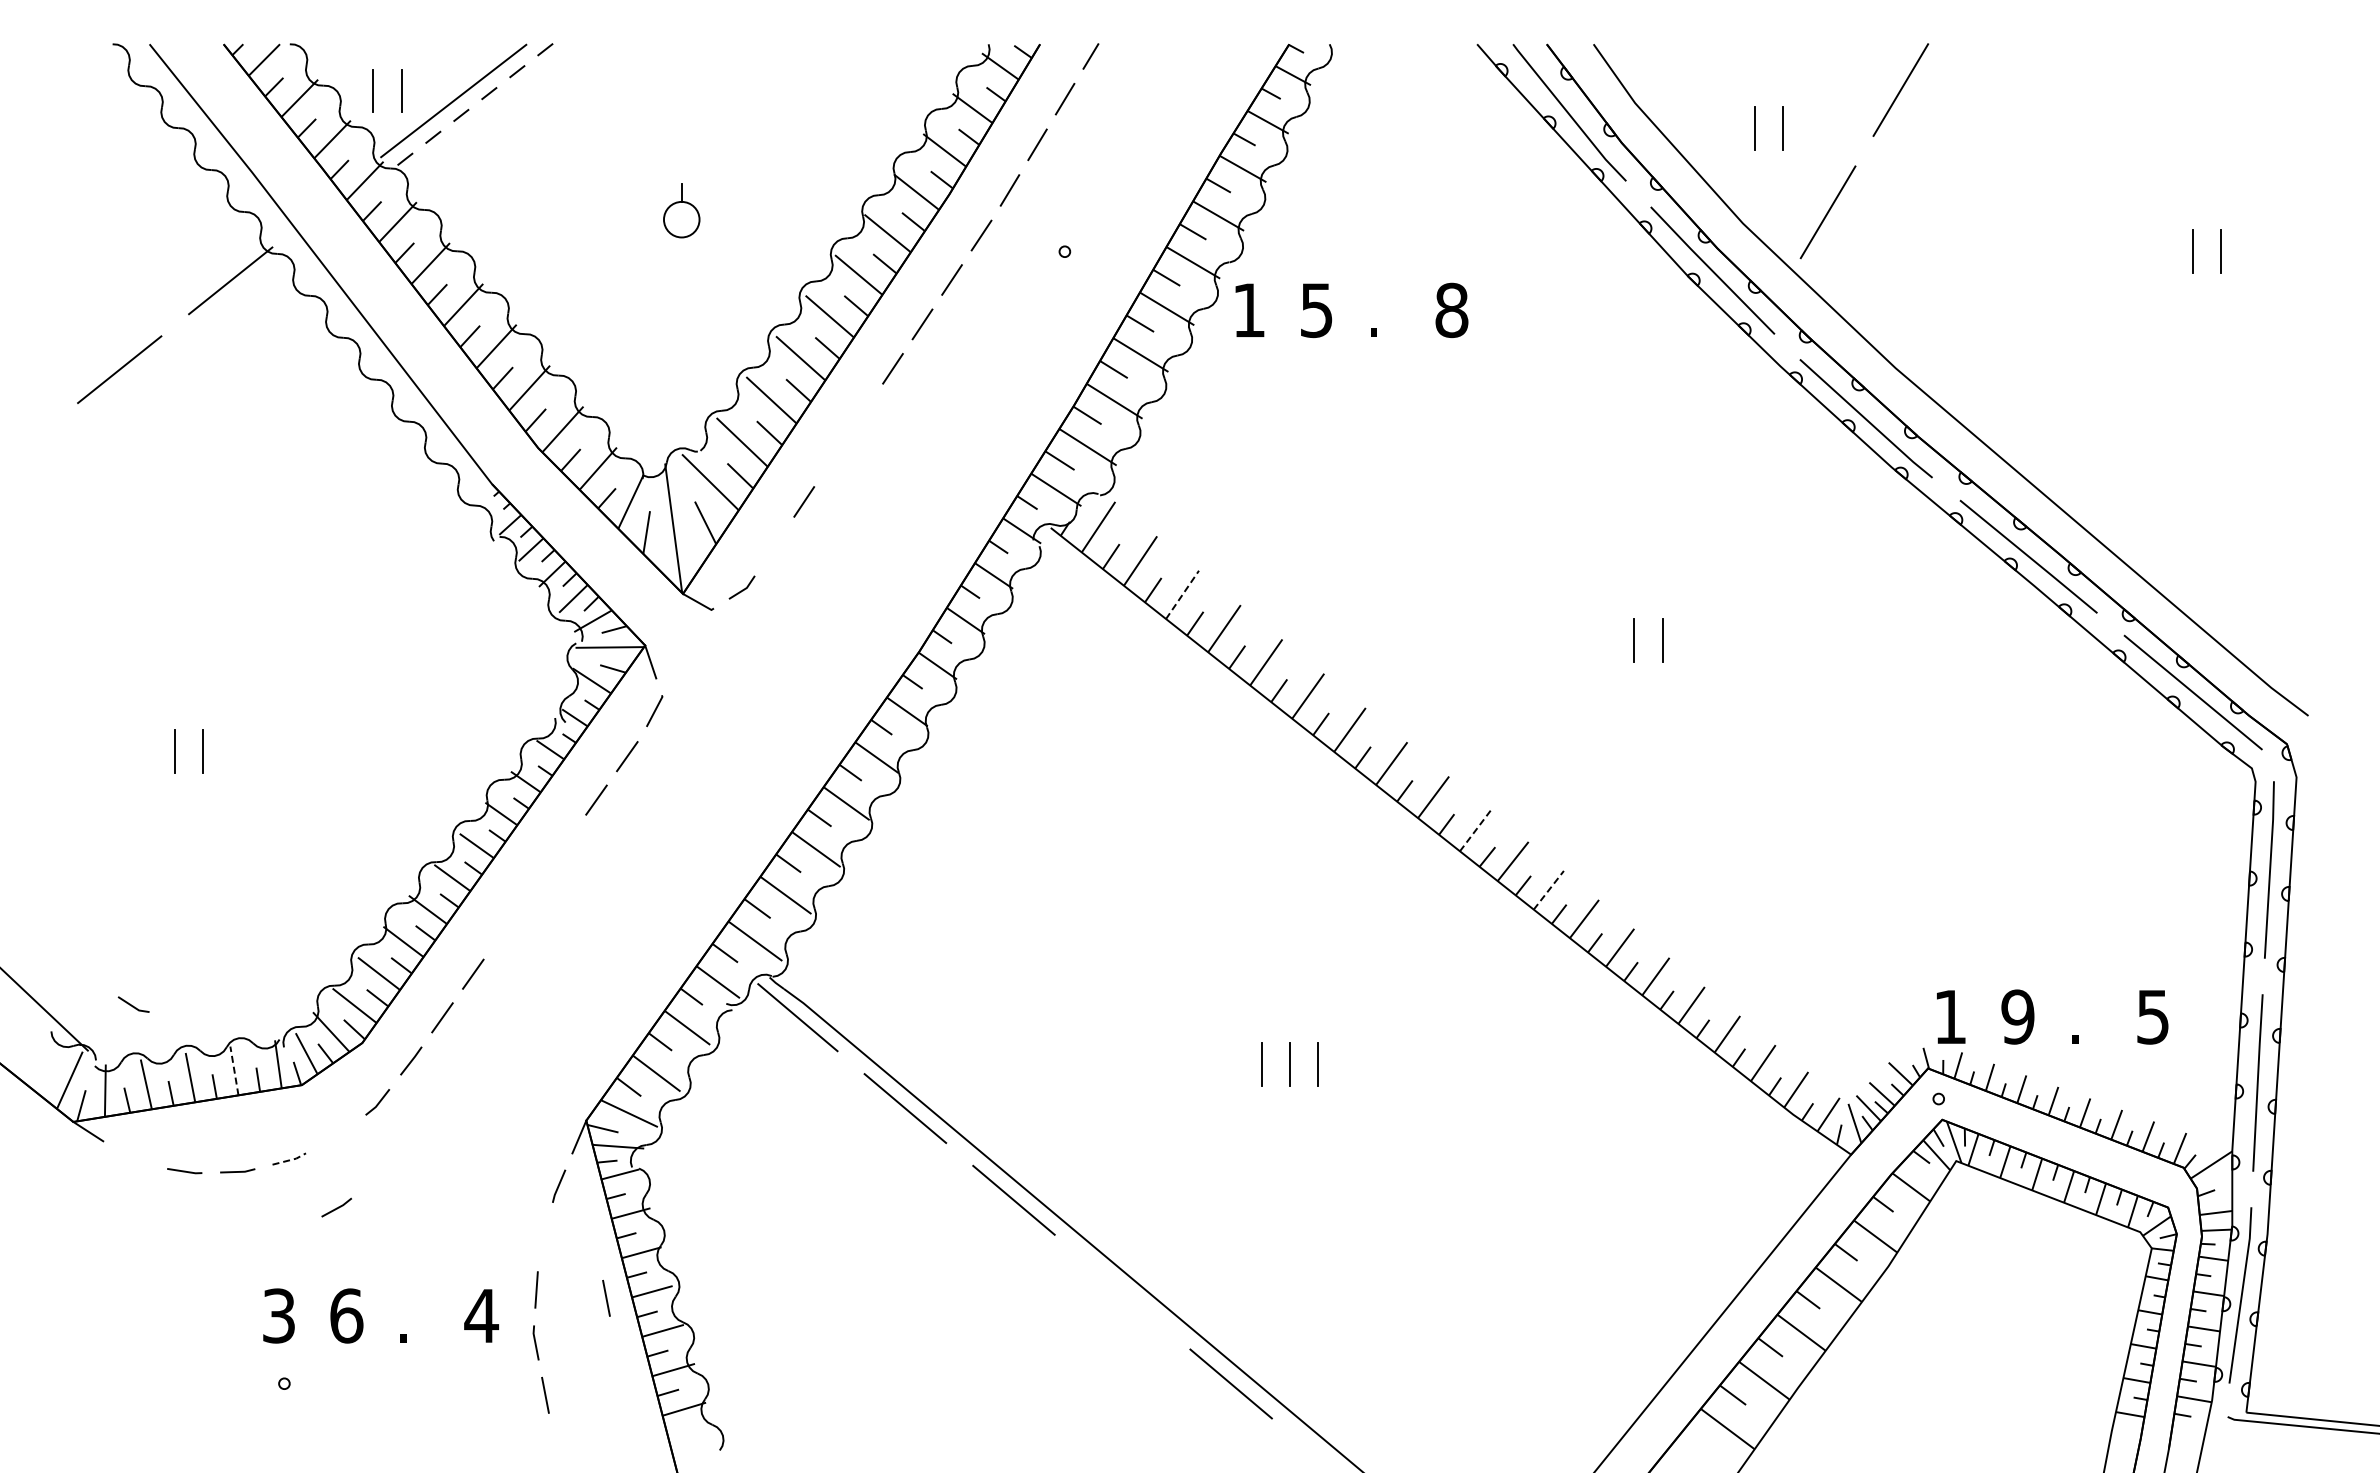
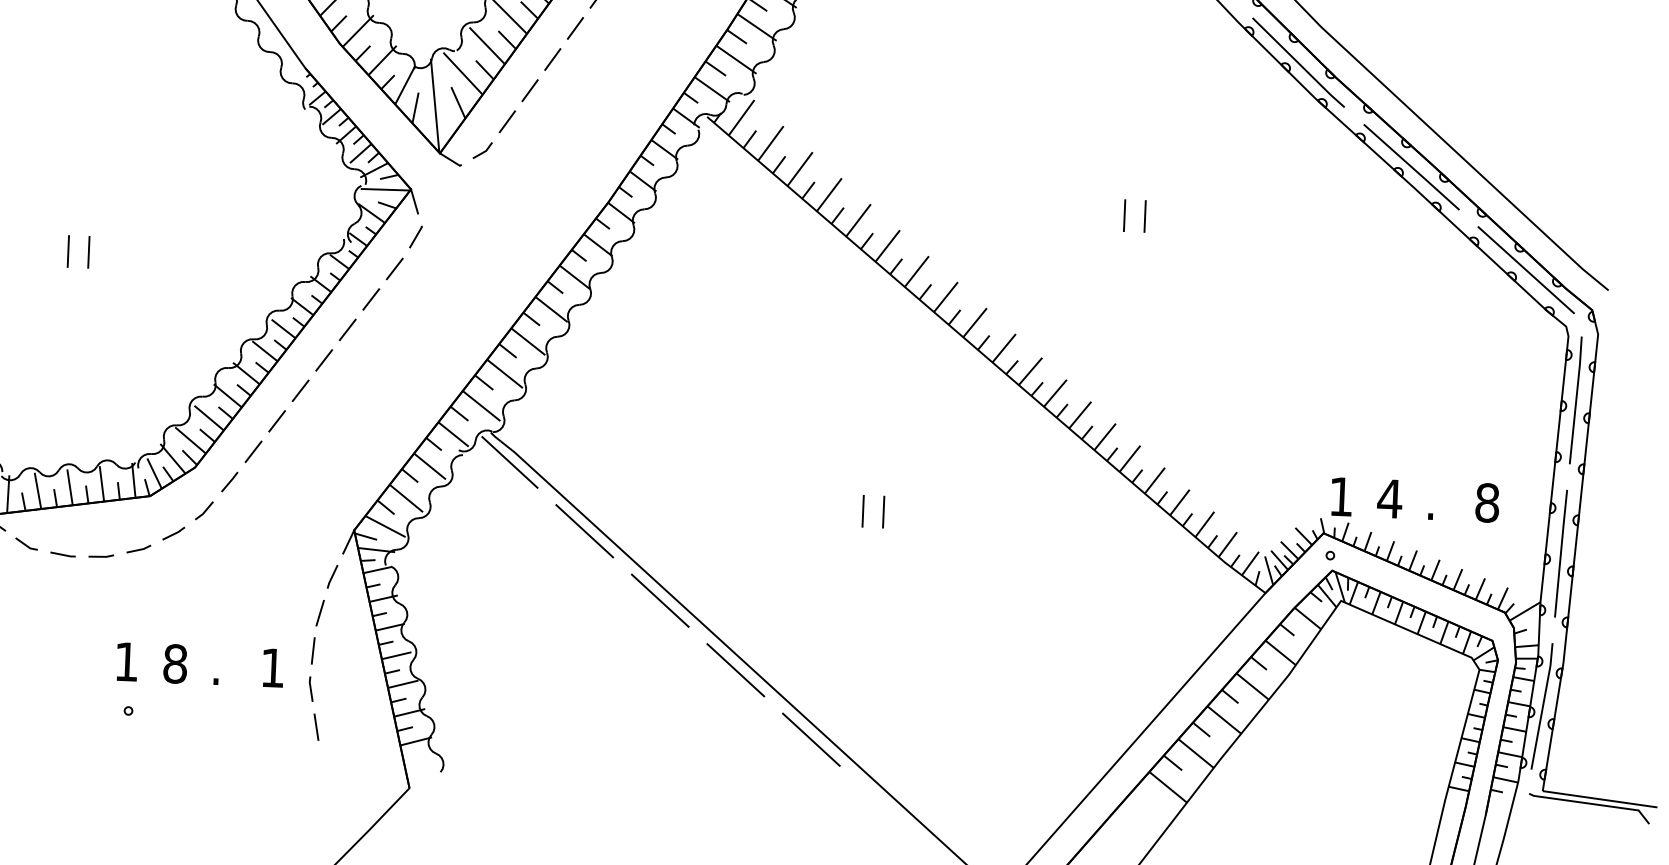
line: (863, 412) -> (575, 27), added
line: (833, 457) -> (552, 59), added
line: (774, 546) -> (507, 121), added
line: (1182, 594) -> (800, 168), dashed -> solid
line: (1475, 830) -> (1004, 347), dashed -> solid
line: (565, 843) -> (347, 329), added
line: (534, 886) -> (323, 359), added
line: (1548, 890) -> (1055, 393), dashed -> solid
line: (503, 930) -> (300, 390), added
line: (133, 1005) -> (26, 544), moved
text: (2017, 1016) -> (1389, 498), 9 -> 4
text: (2152, 1016) -> (1487, 502), 5 -> 8
line: (1261, 1064) -> (842, 510), removed
line: (234, 1070) -> (101, 483), dashed -> solid
line: (290, 1160) -> (139, 550), dashed -> solid
line: (336, 1207) -> (173, 533), moved
line: (543, 1237) -> (319, 613), added
line: (1122, 1291) -> (735, 669), added
line: (606, 1298) -> (363, 659), removed
text: (278, 1315) -> (126, 661), 3 -> 1
text: (346, 1315) -> (175, 663), 6 -> 8
text: (481, 1315) -> (272, 667), 4 -> 1

